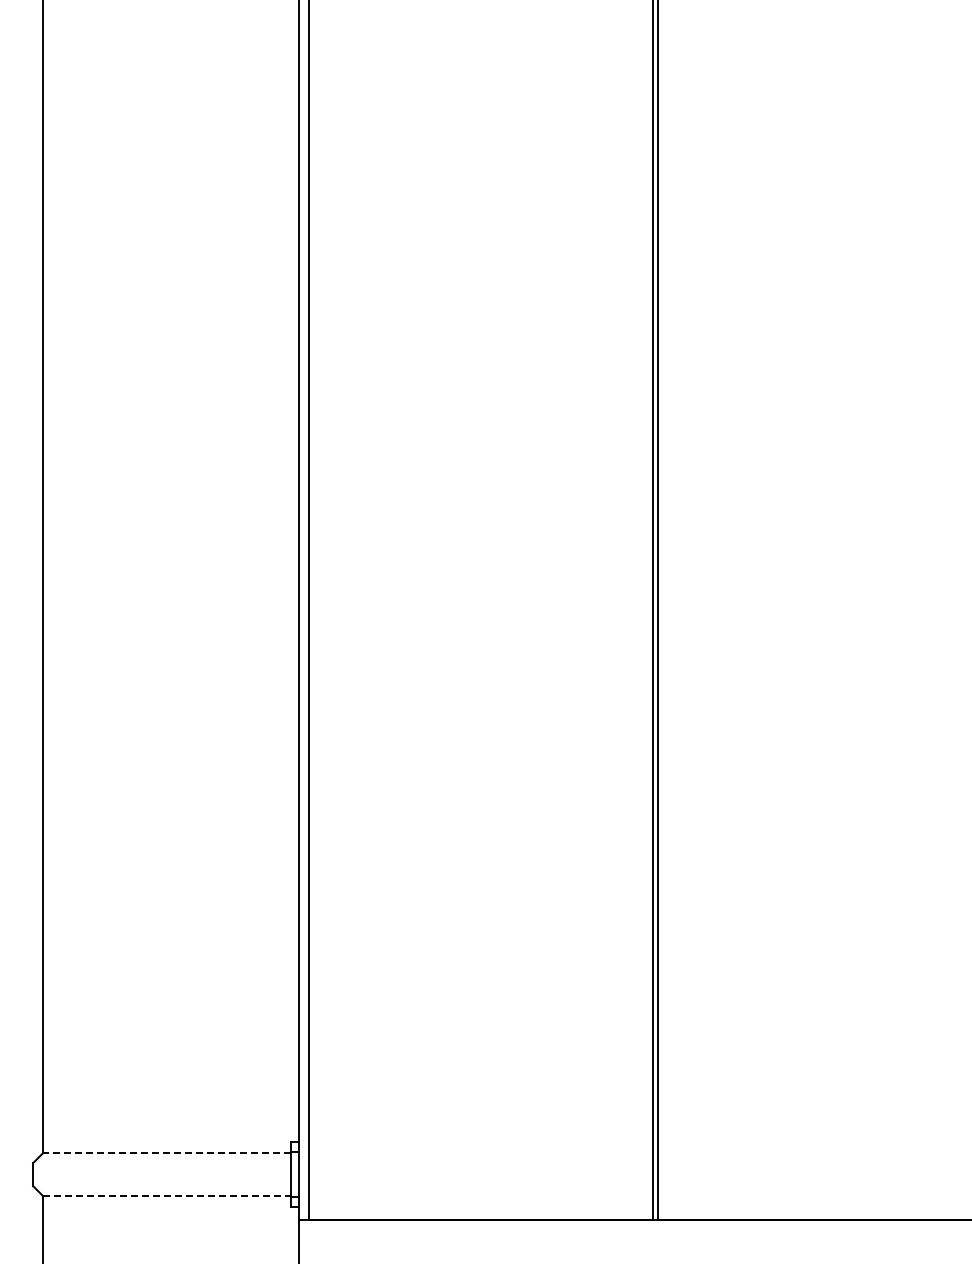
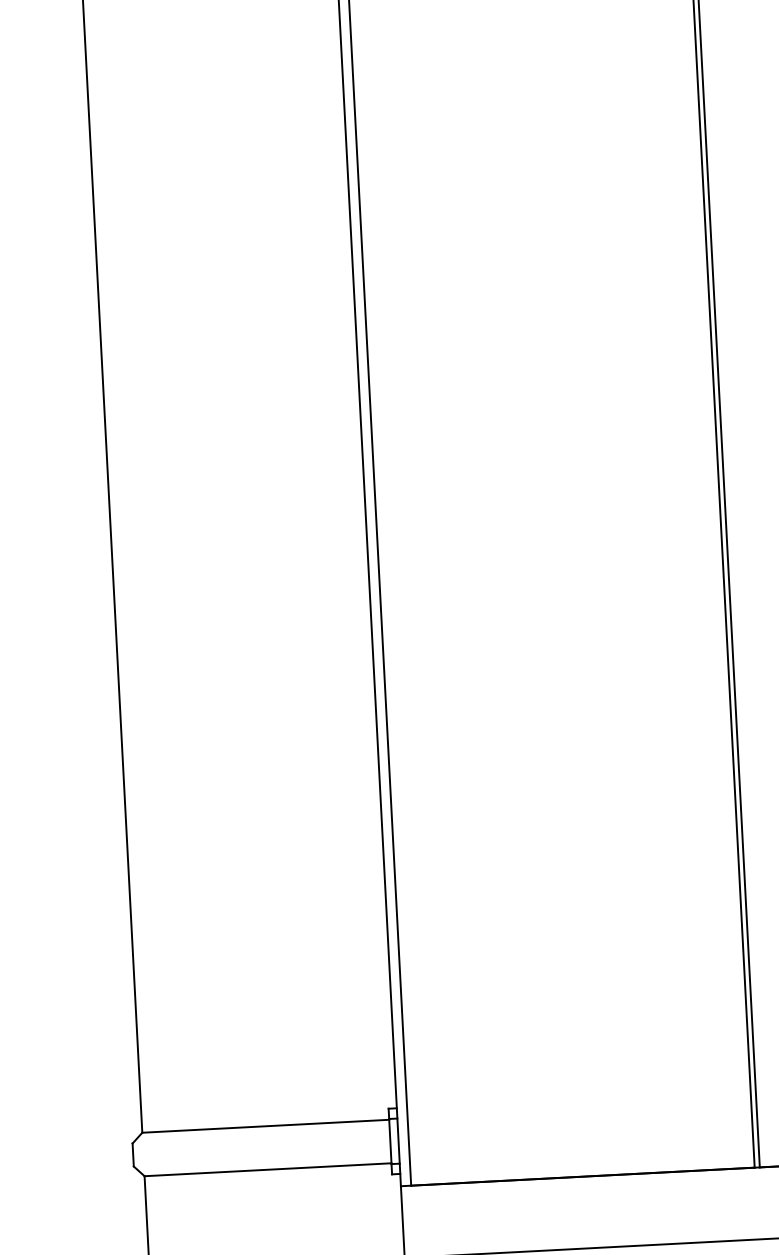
line: (167, 1152) -> (266, 1125), dashed -> solid
line: (167, 1196) -> (268, 1169), dashed -> solid

